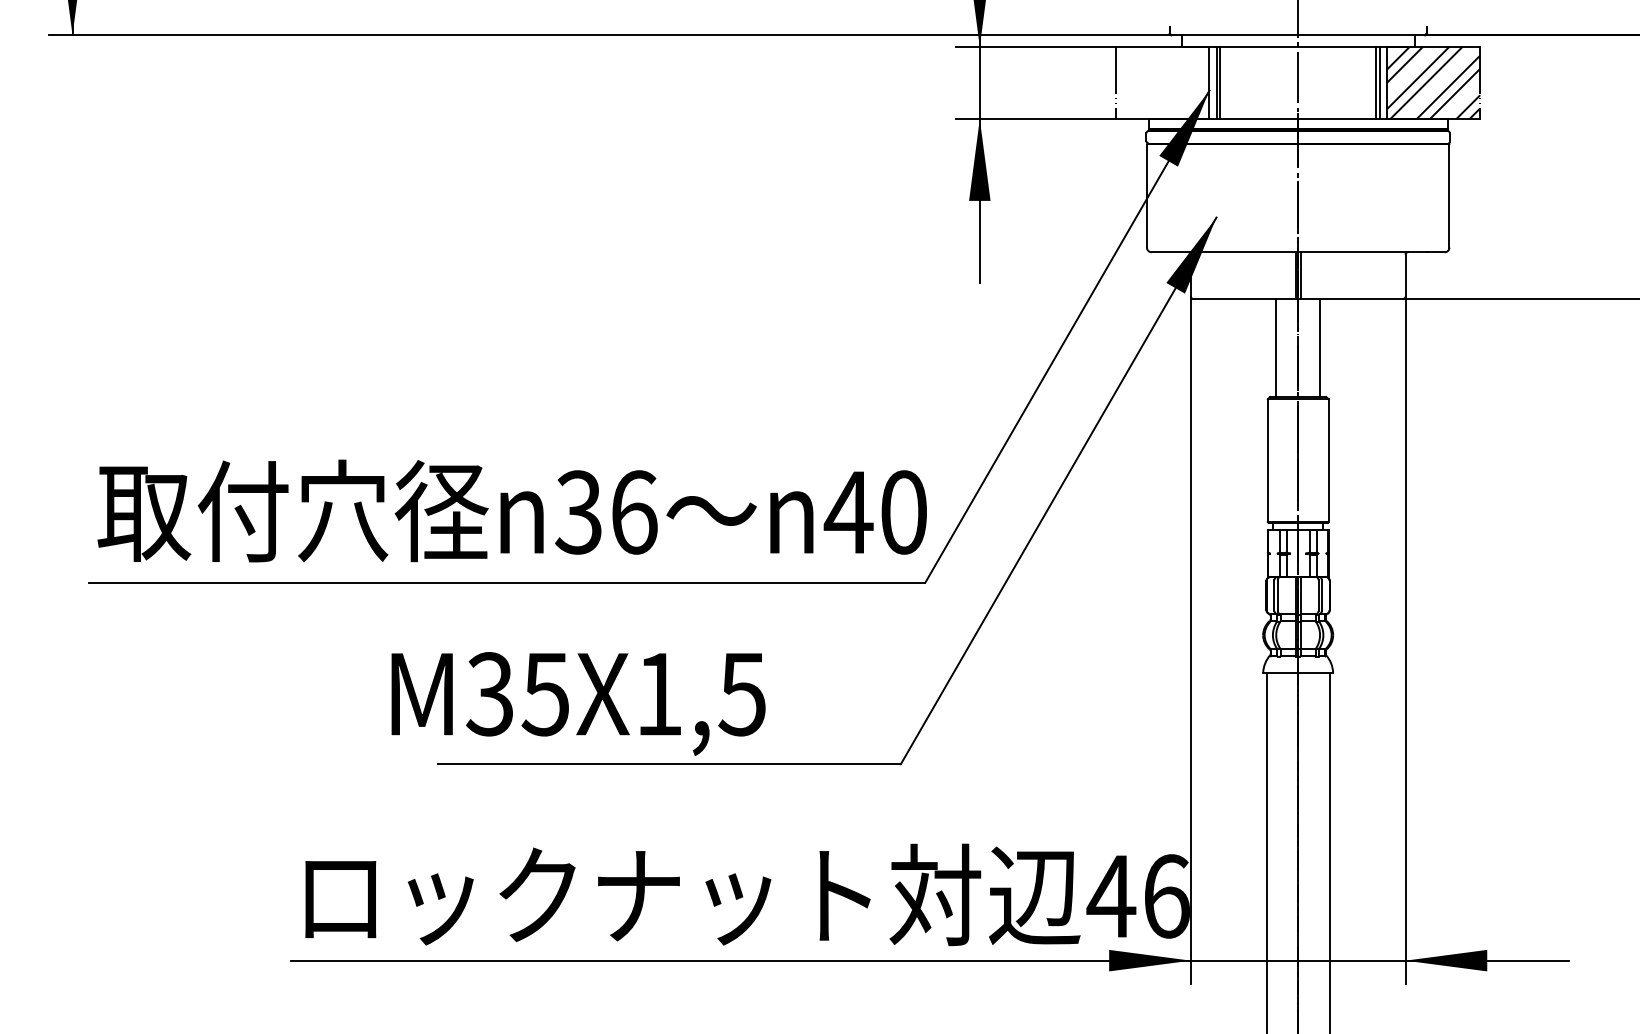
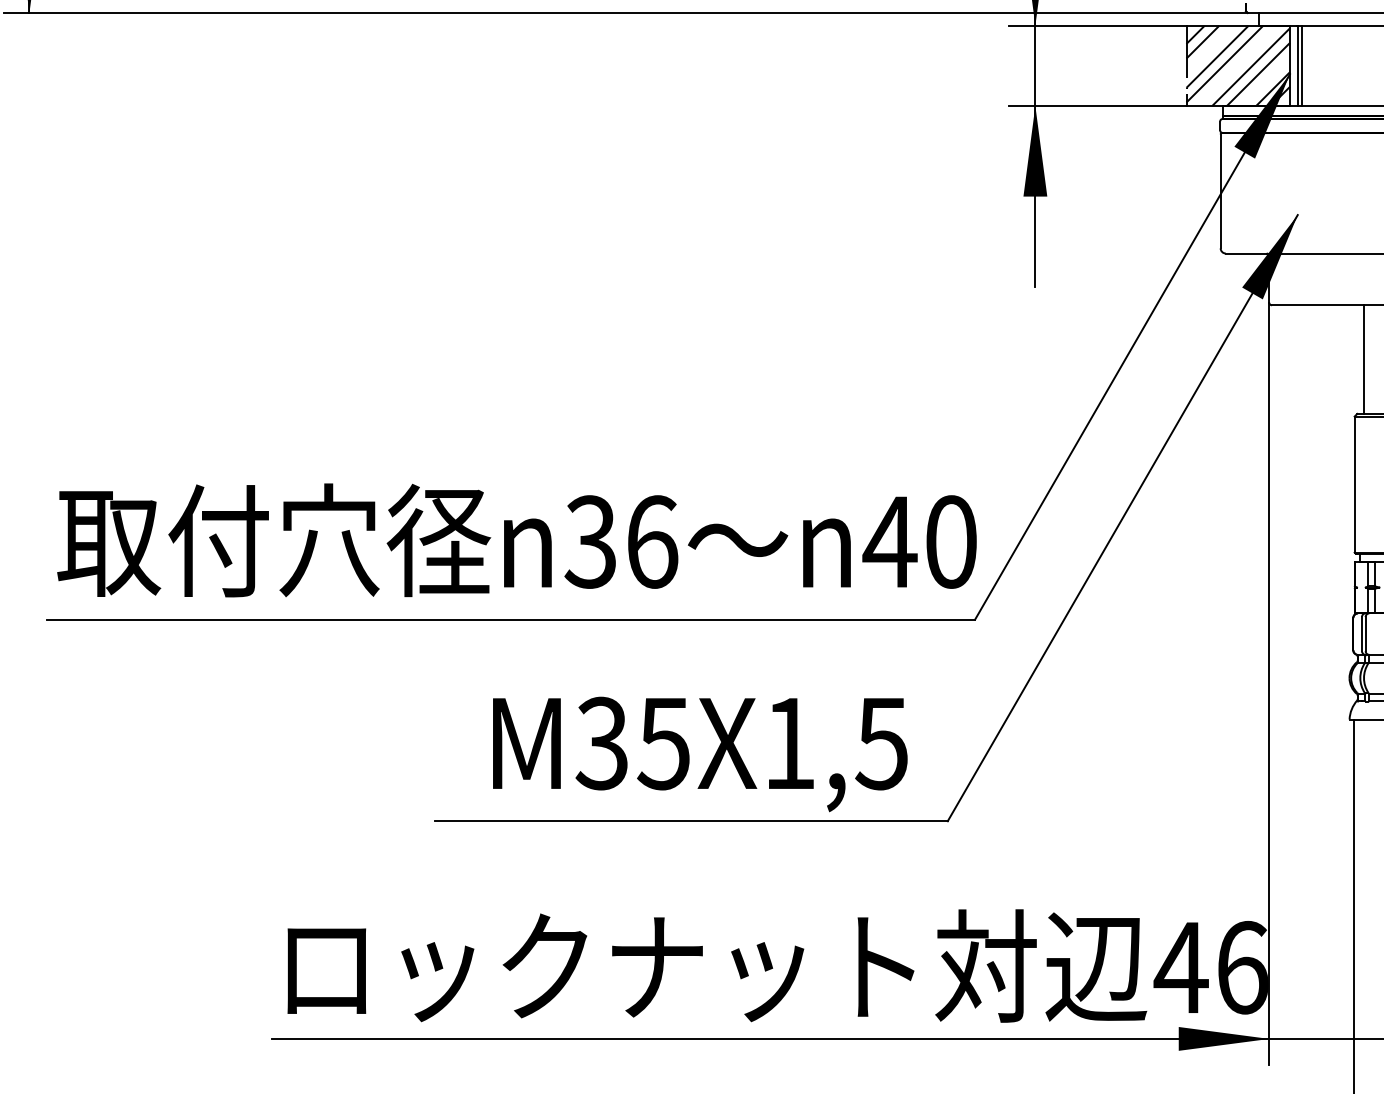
hatch: (1162, 82) -> (1237, 65), added
text: (578, 703) -> (700, 753), moved

